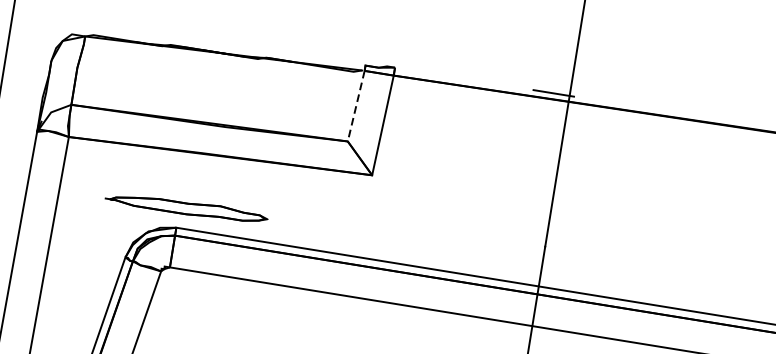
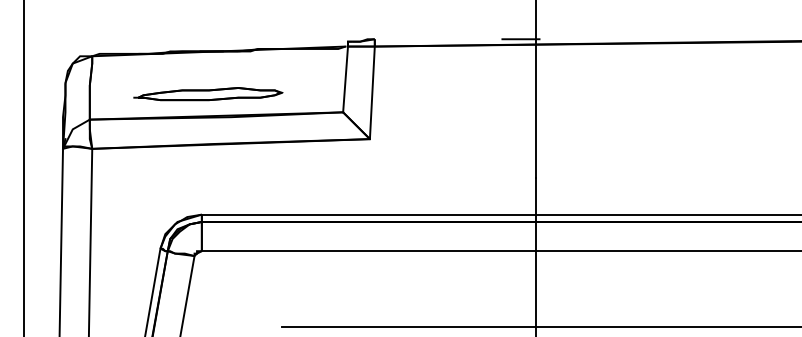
line: (356, 106) -> (345, 79), dashed -> solid
part: (186, 208) -> (208, 94), moved

